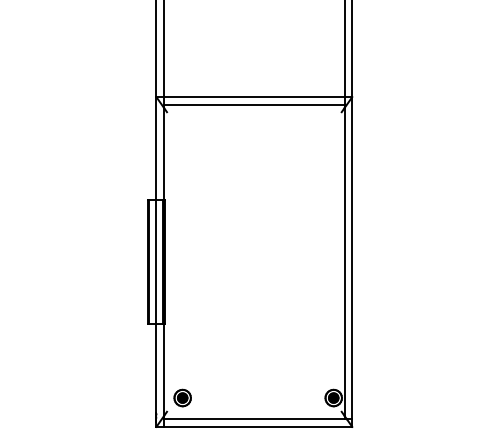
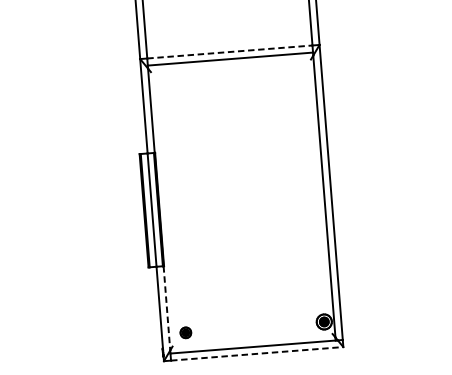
line: (254, 97) -> (230, 52), solid -> dashed
line: (164, 370) -> (167, 308), solid -> dashed
part: (182, 397) -> (185, 332), size x0.7
line: (258, 426) -> (257, 353), solid -> dashed

